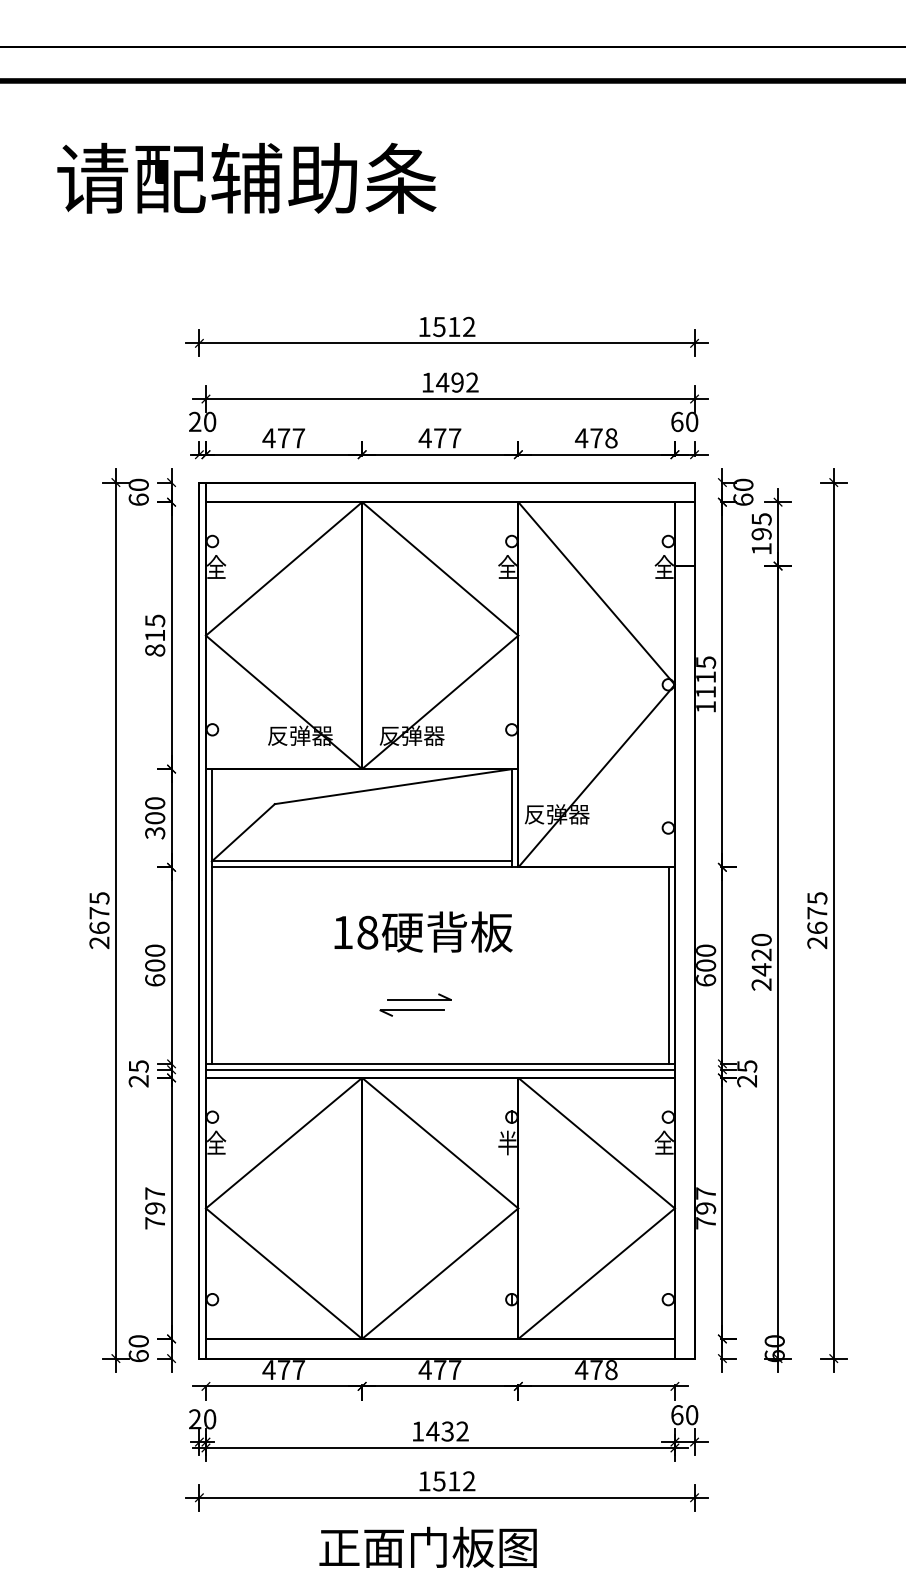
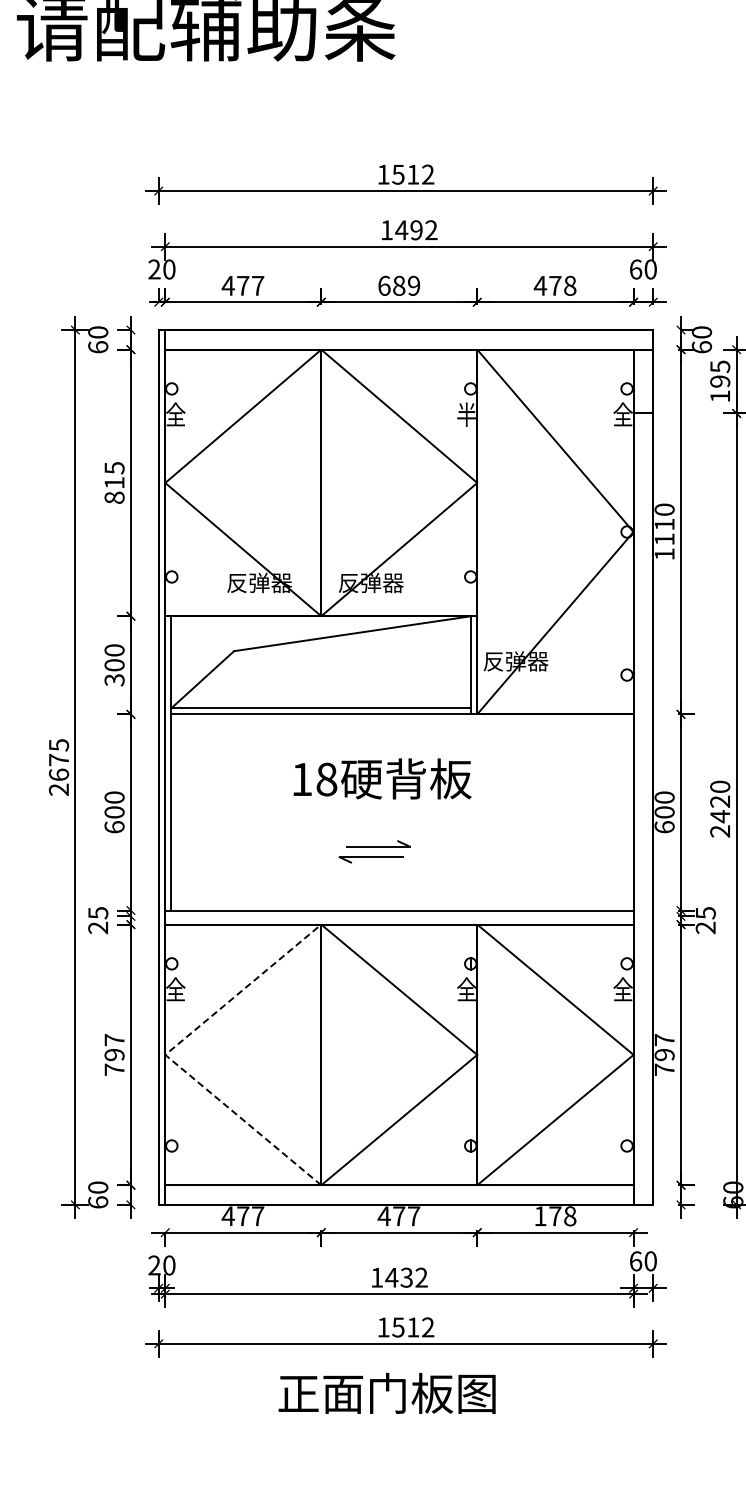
text: (439, 438) -> (398, 286), 477 -> 689
text: (507, 567) -> (466, 414), 全 -> 半
text: (705, 662) -> (664, 509), 1115 -> 1110
line: (669, 965) -> (628, 812), removed
line: (439, 1069) -> (398, 916), removed
text: (507, 1143) -> (466, 990), 半 -> 全
line: (205, 1208) -> (164, 1054), solid -> dashed
text: (581, 1369) -> (540, 1215), 478 -> 178

